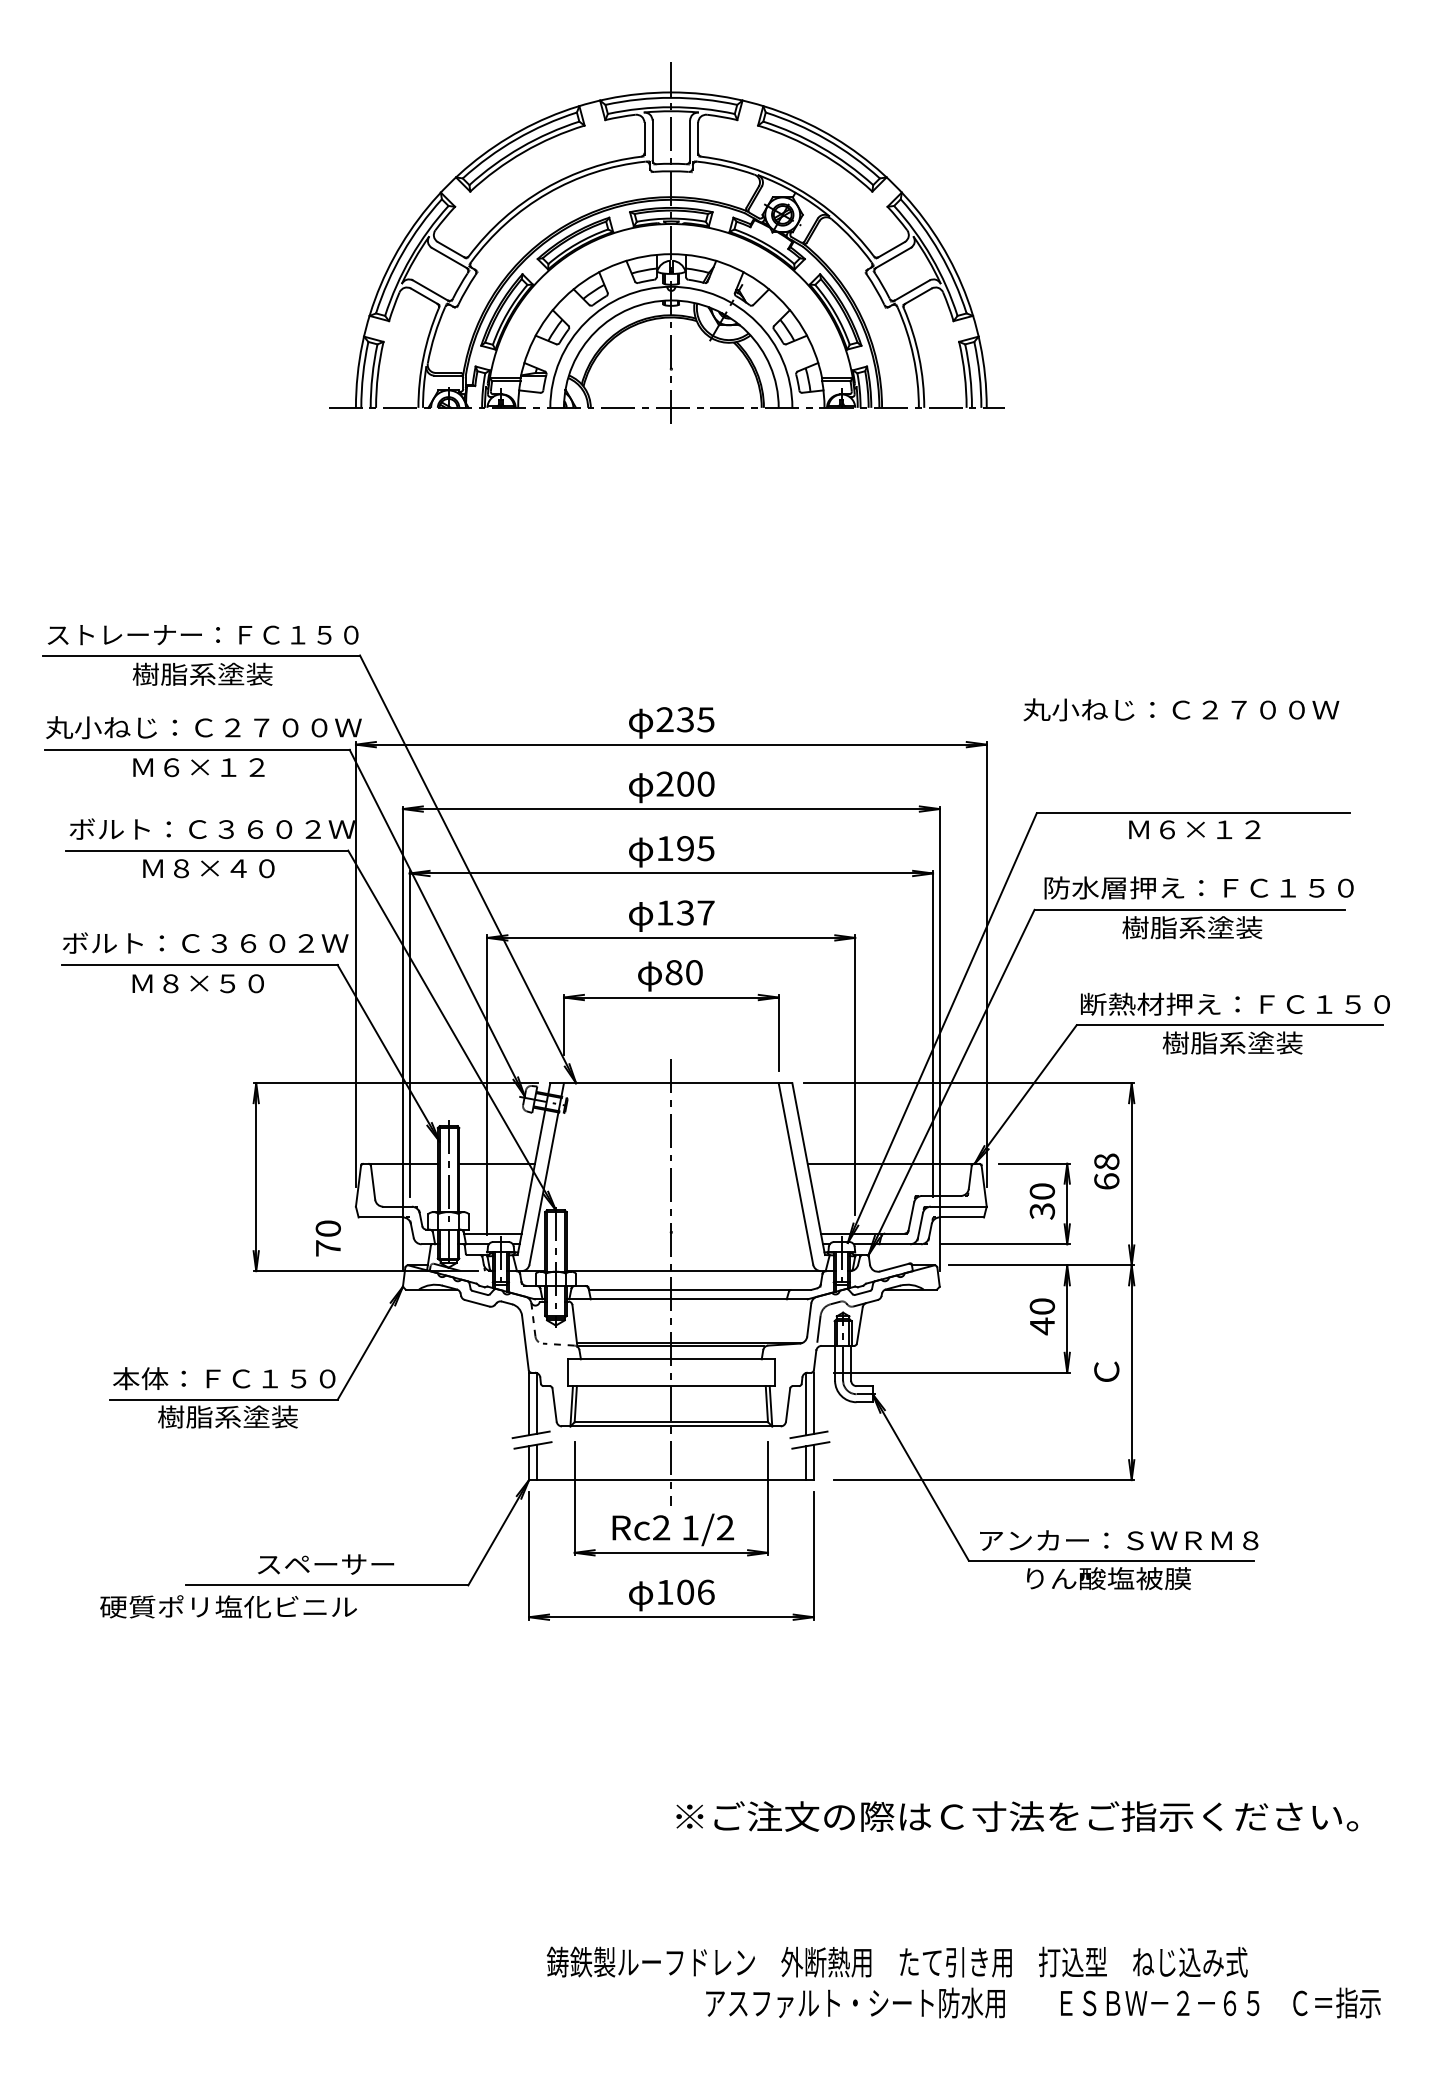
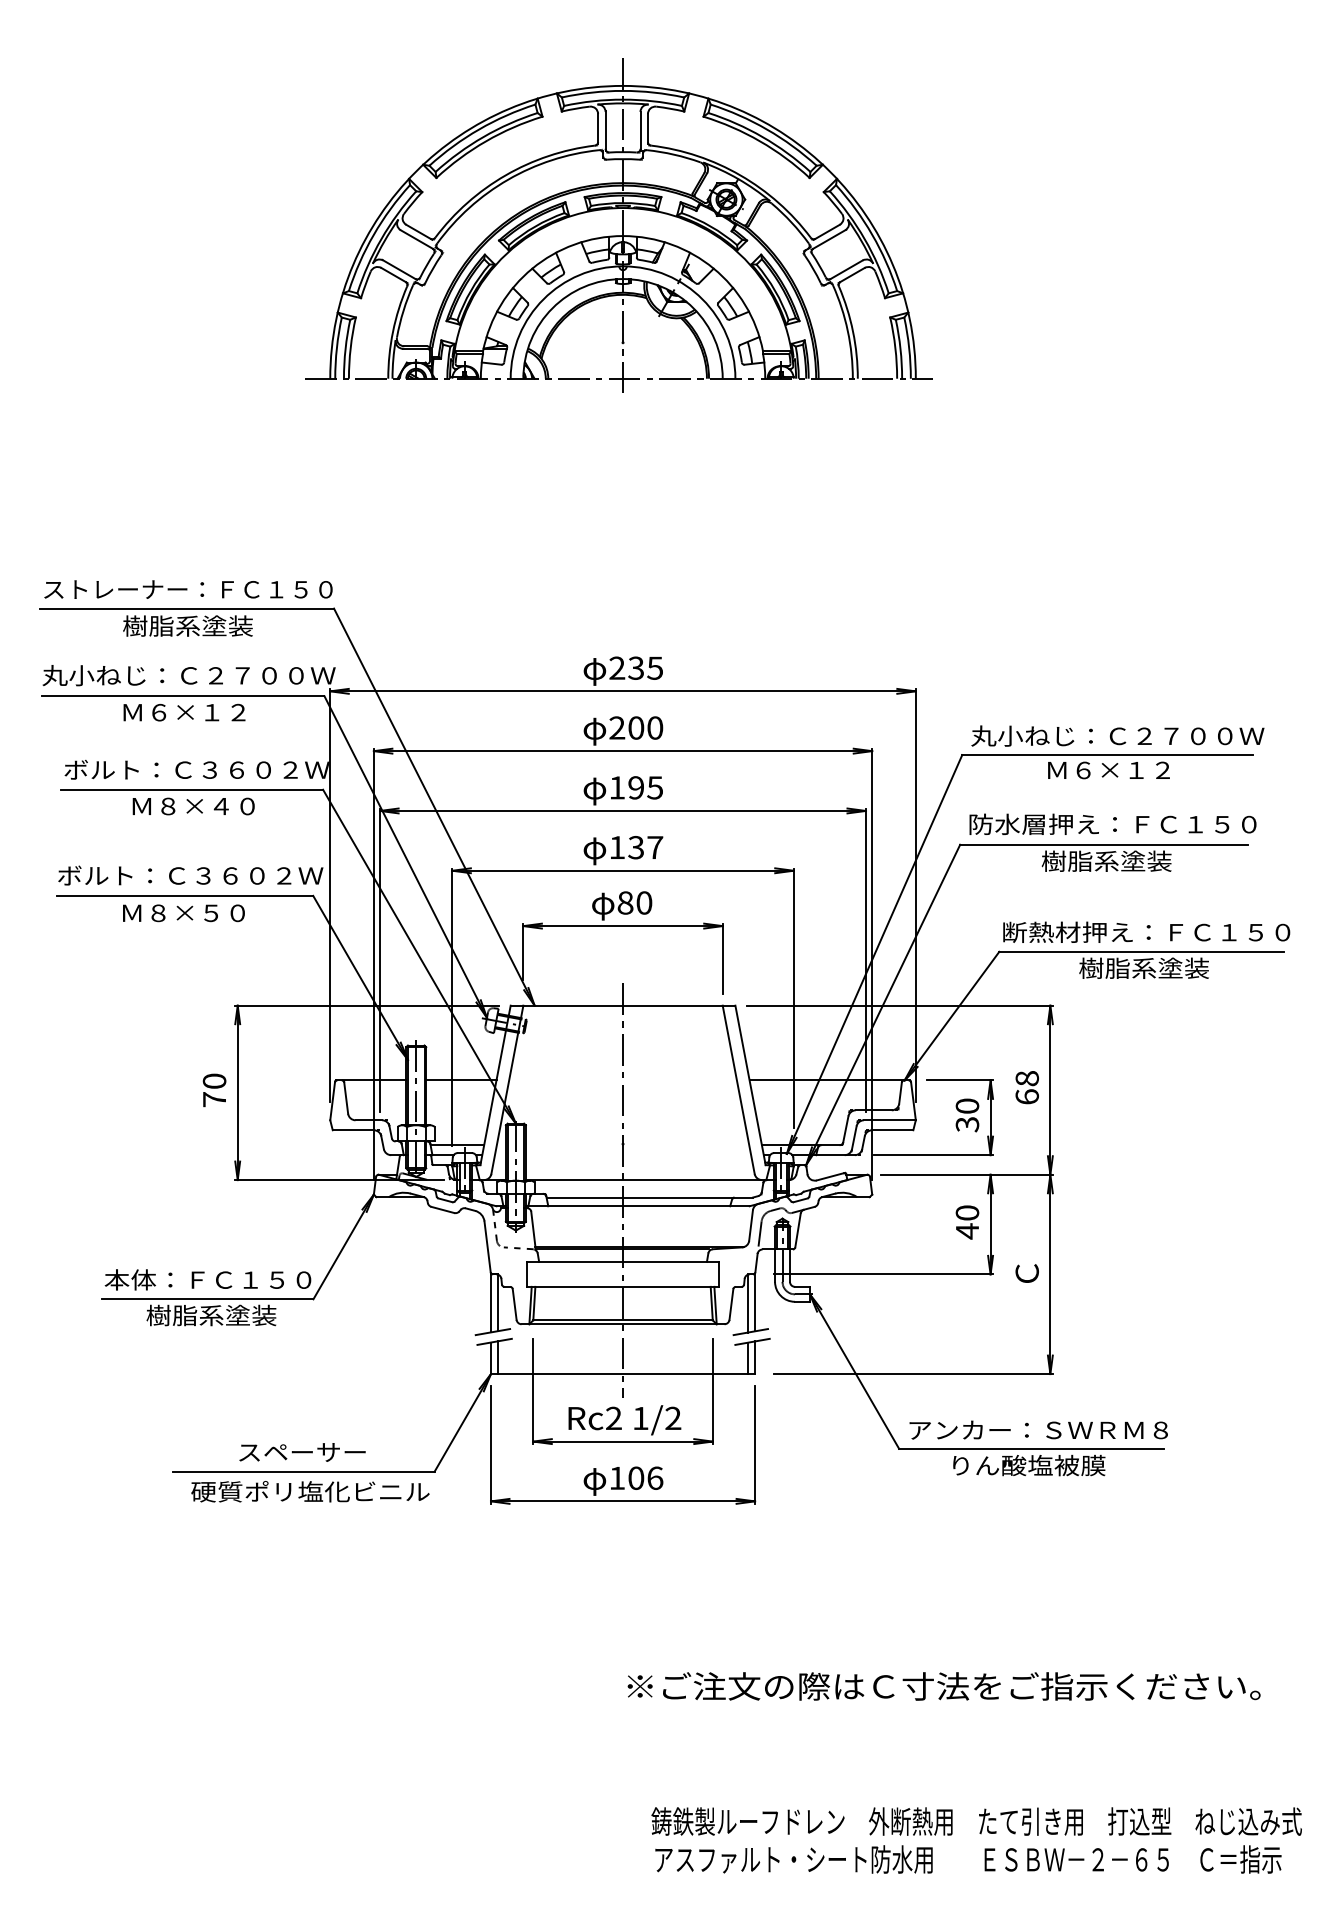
text: (1181, 709) -> (1117, 735), moved
text: (327, 1238) -> (213, 1090), moved
text: (228, 1606) -> (310, 1491), moved
text: (896, 1961) -> (975, 1820), moved

